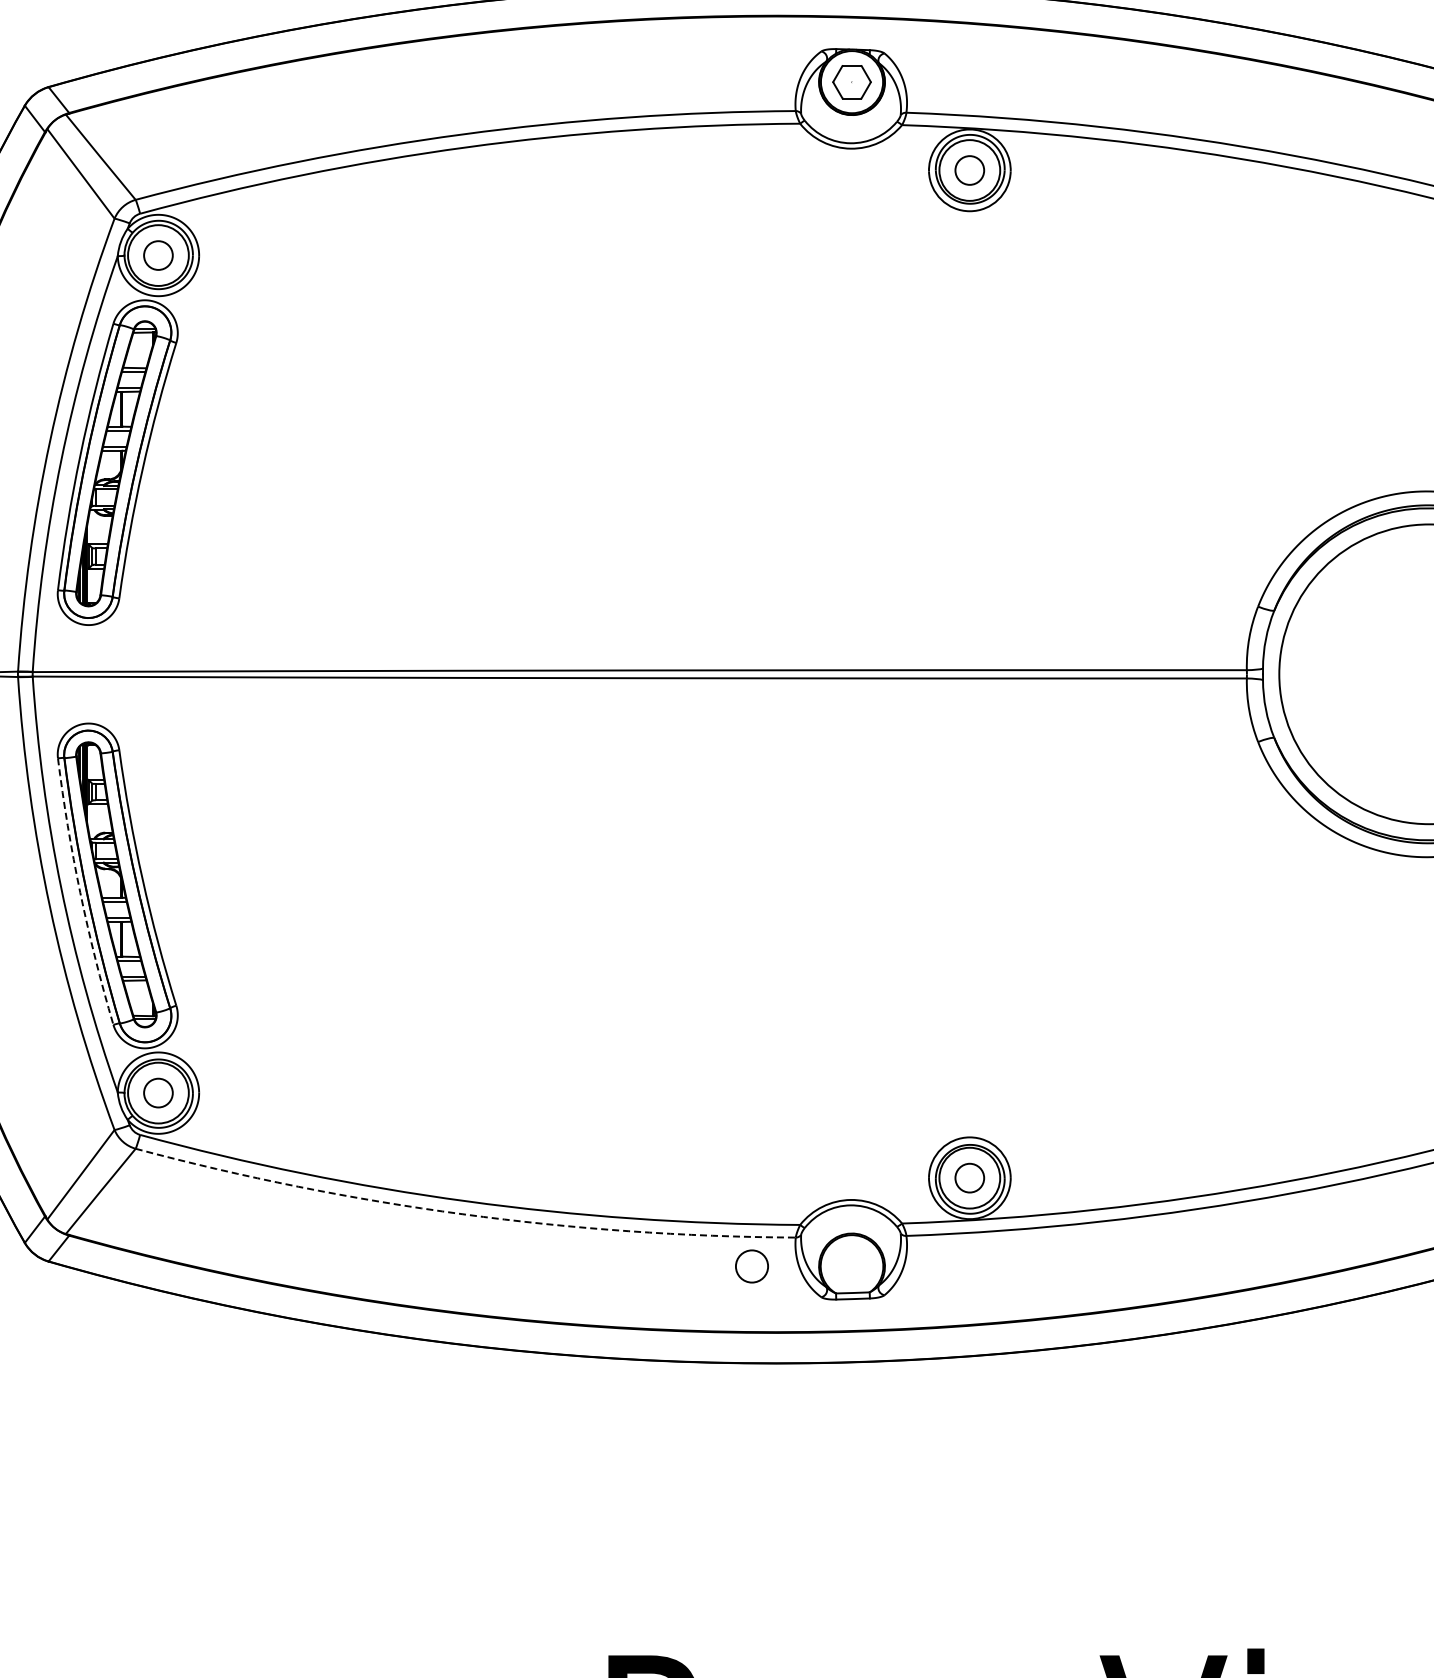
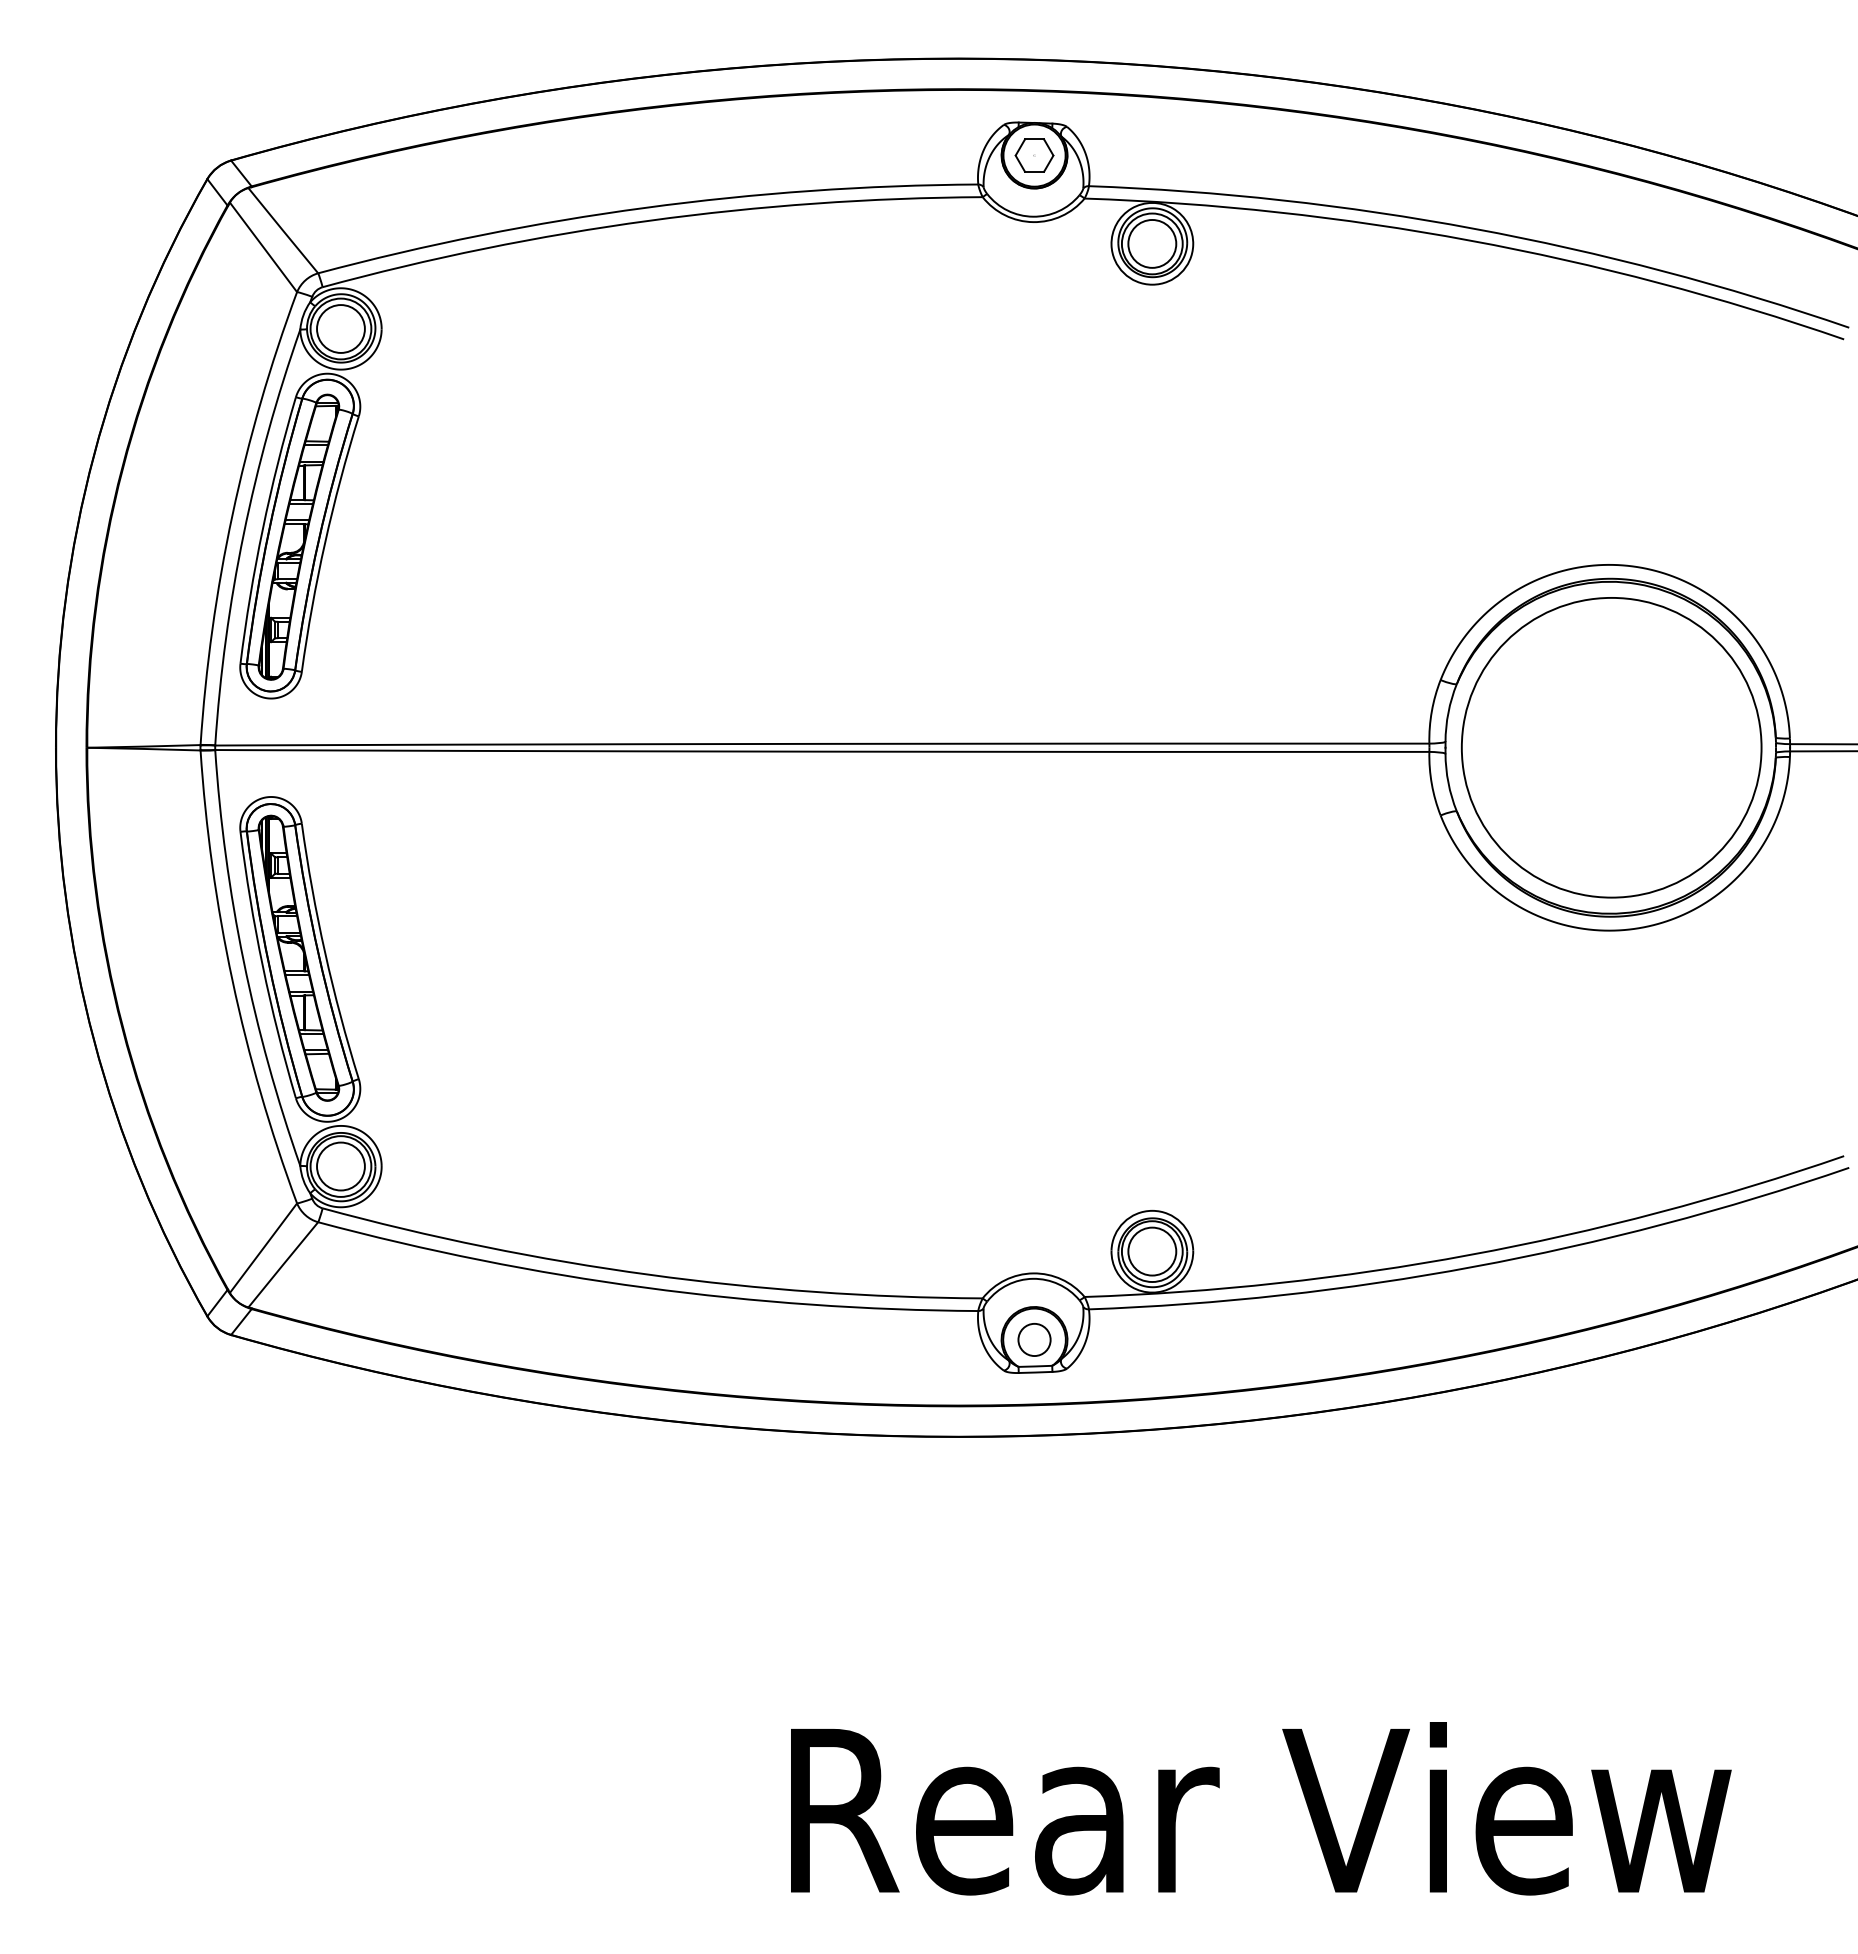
circle: (969, 170) -> (1152, 243), size x1.67
circle: (157, 255) -> (340, 328), size x1.67
arc: (79, 893) -> (262, 966), dashed -> solid
circle: (157, 1093) -> (340, 1166), size x1.67
circle: (969, 1178) -> (1152, 1251), size x1.67
arc: (462, 1214) -> (645, 1287), dashed -> solid
circle: (751, 1266) -> (1034, 1339), moved

